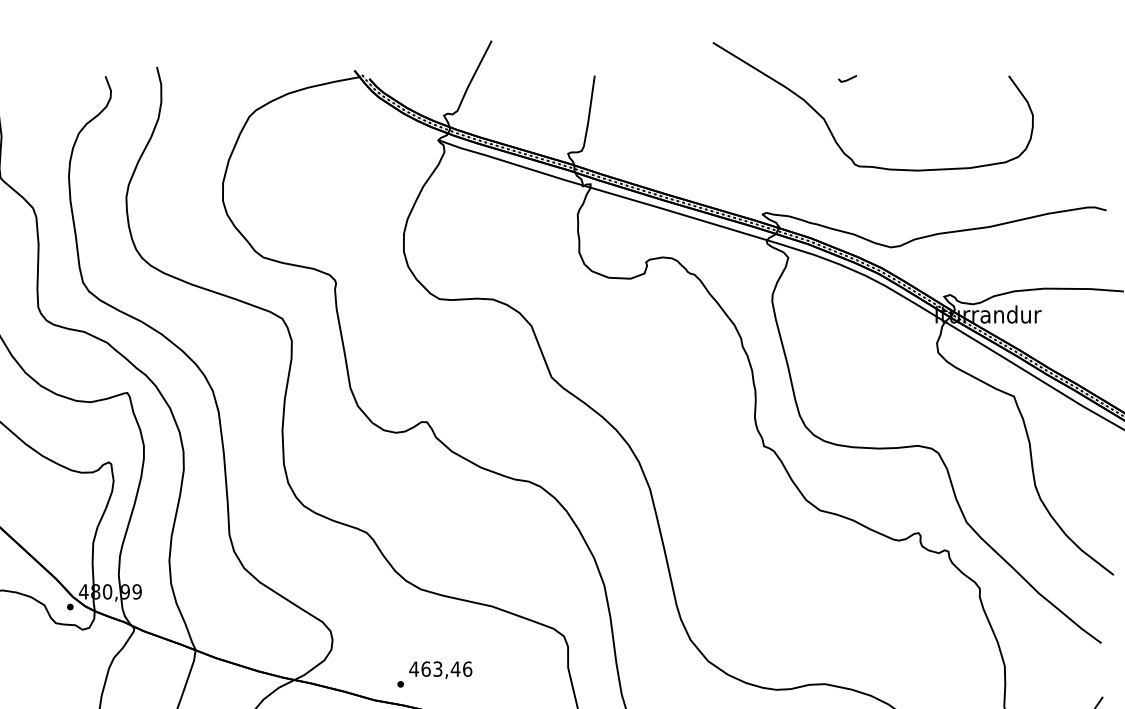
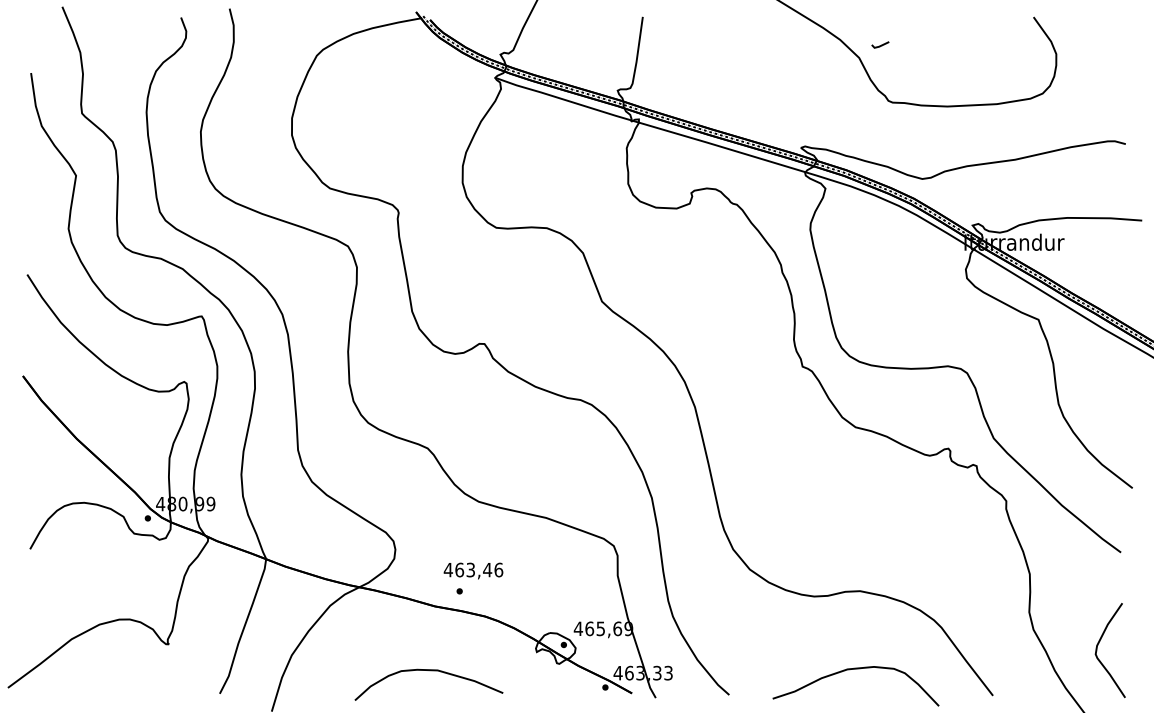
line: (848, 78) -> (881, 44), moved
text: (440, 669) -> (473, 570), moved

